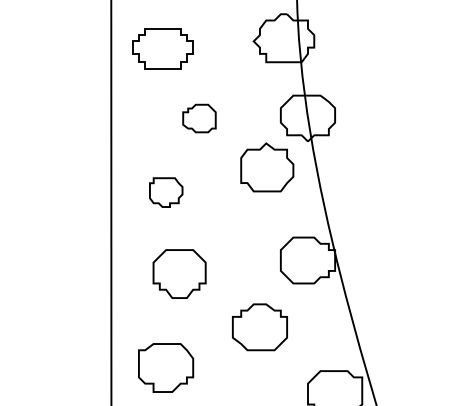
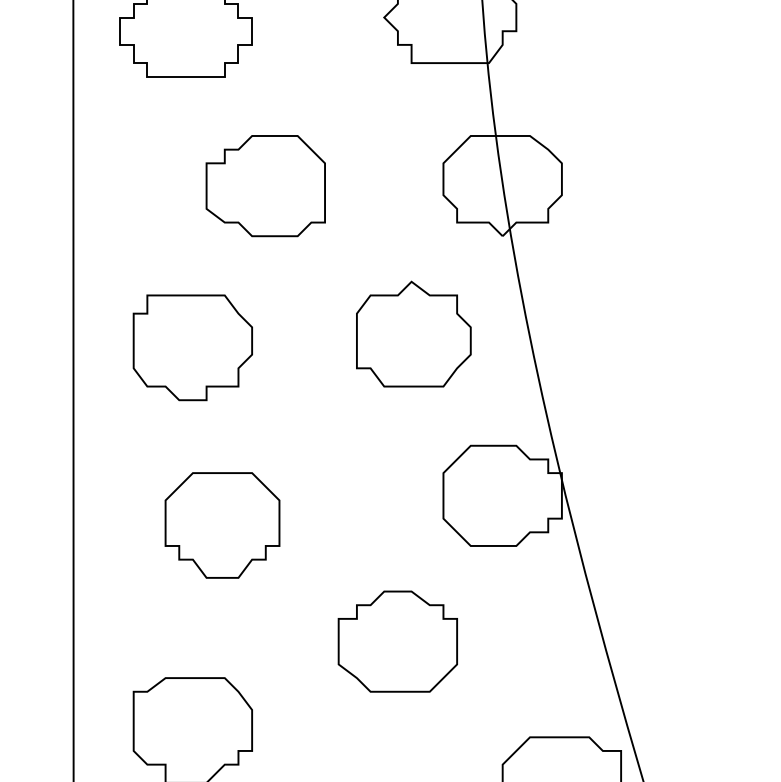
part: (199, 118) -> (265, 185), size x1.67
part: (267, 167) -> (414, 334), moved
part: (166, 192) -> (193, 347), size x1.67

